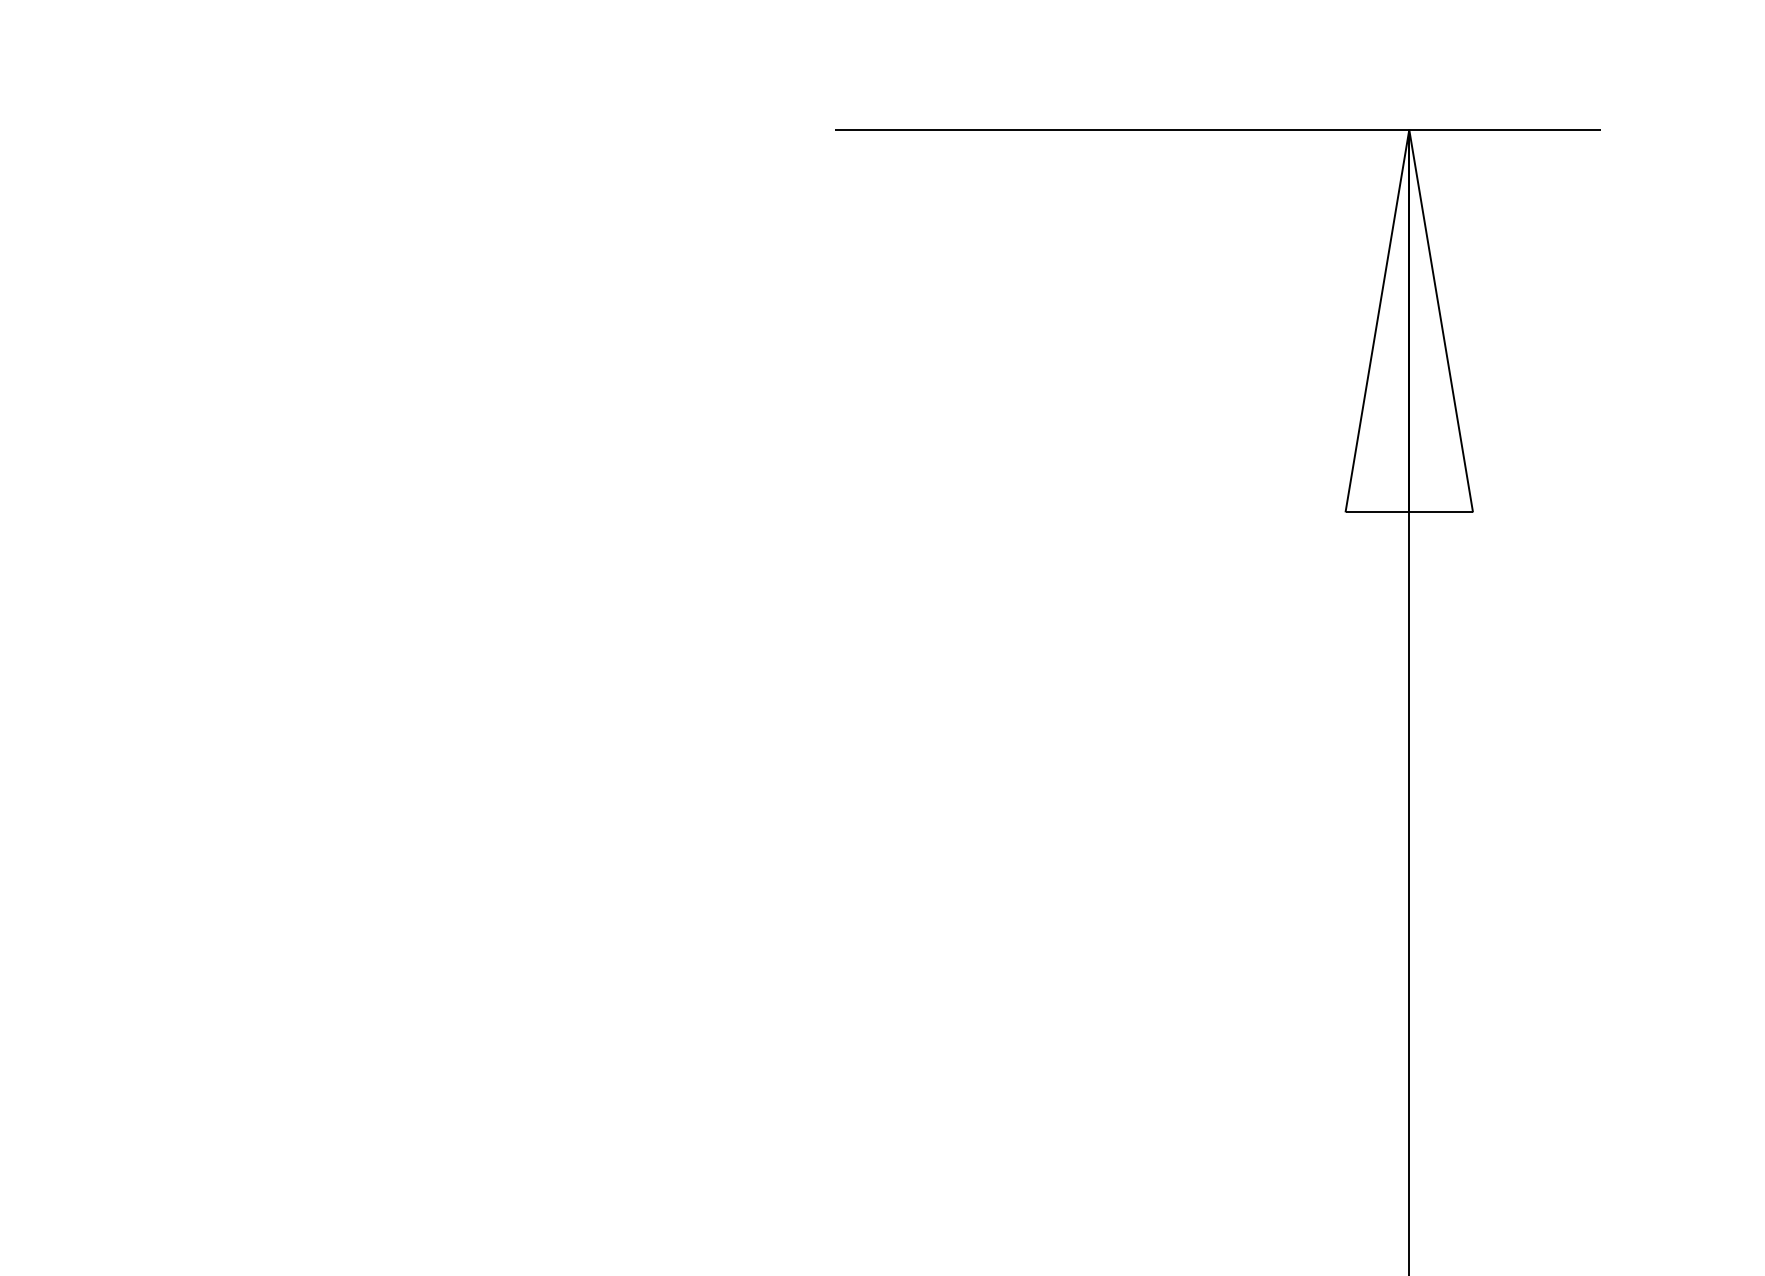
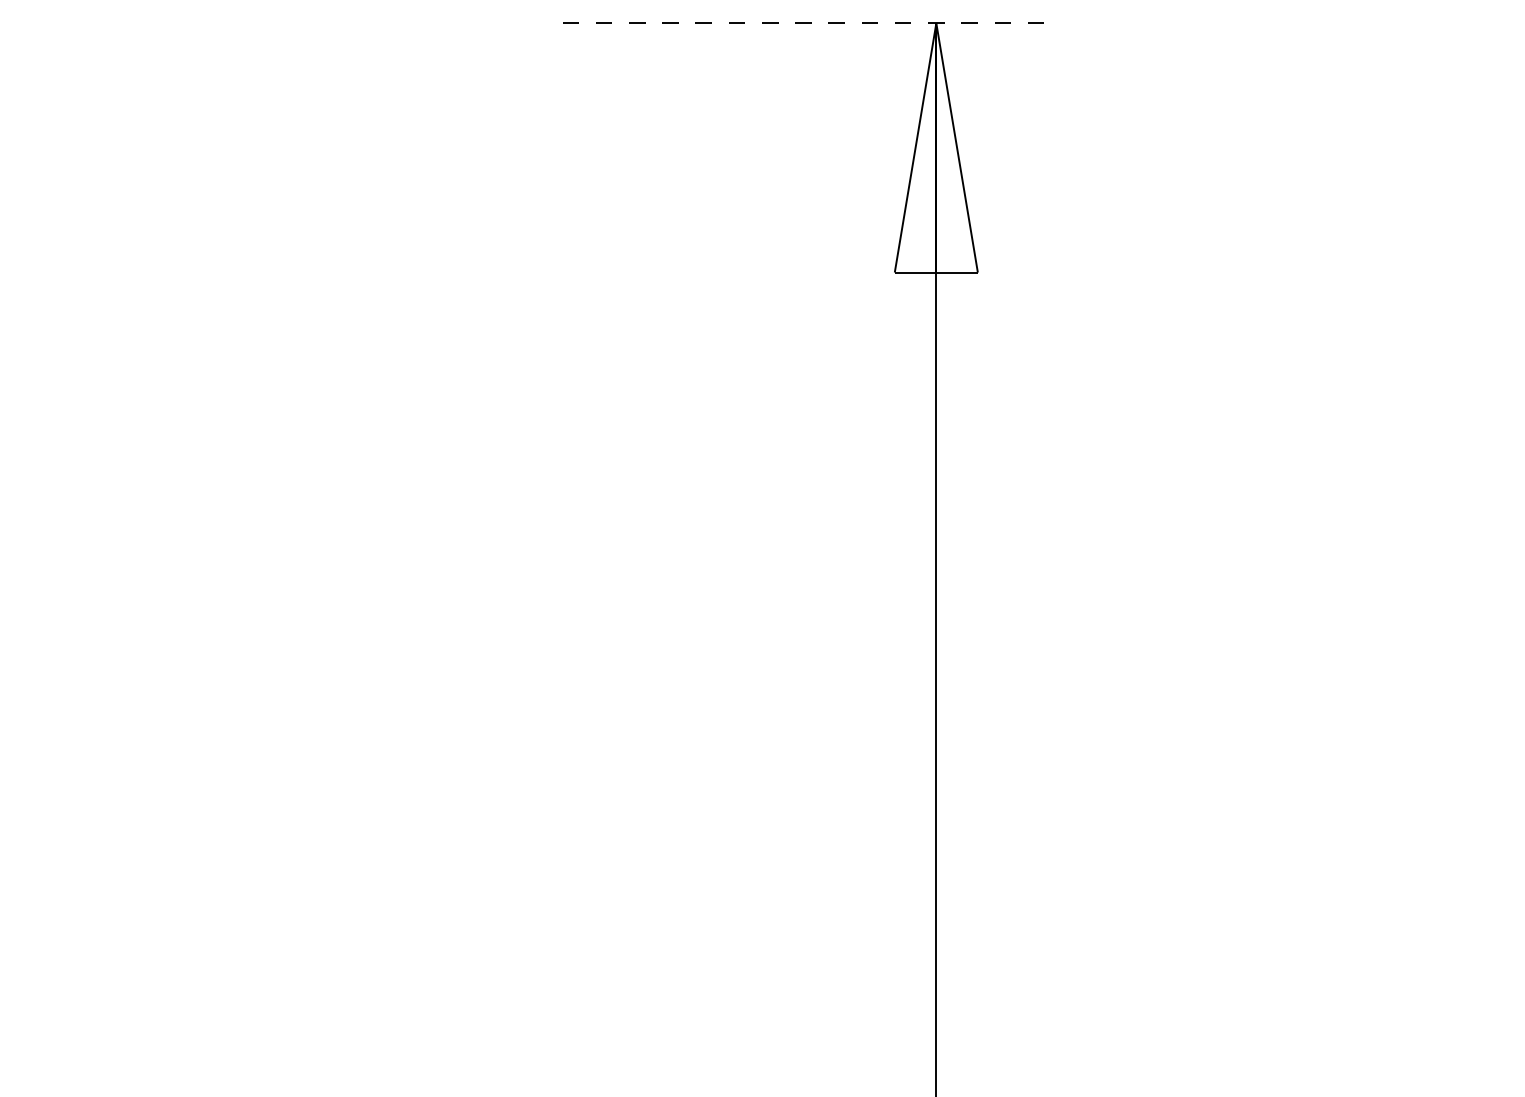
line: (1219, 130) -> (812, 23), solid -> dashed

